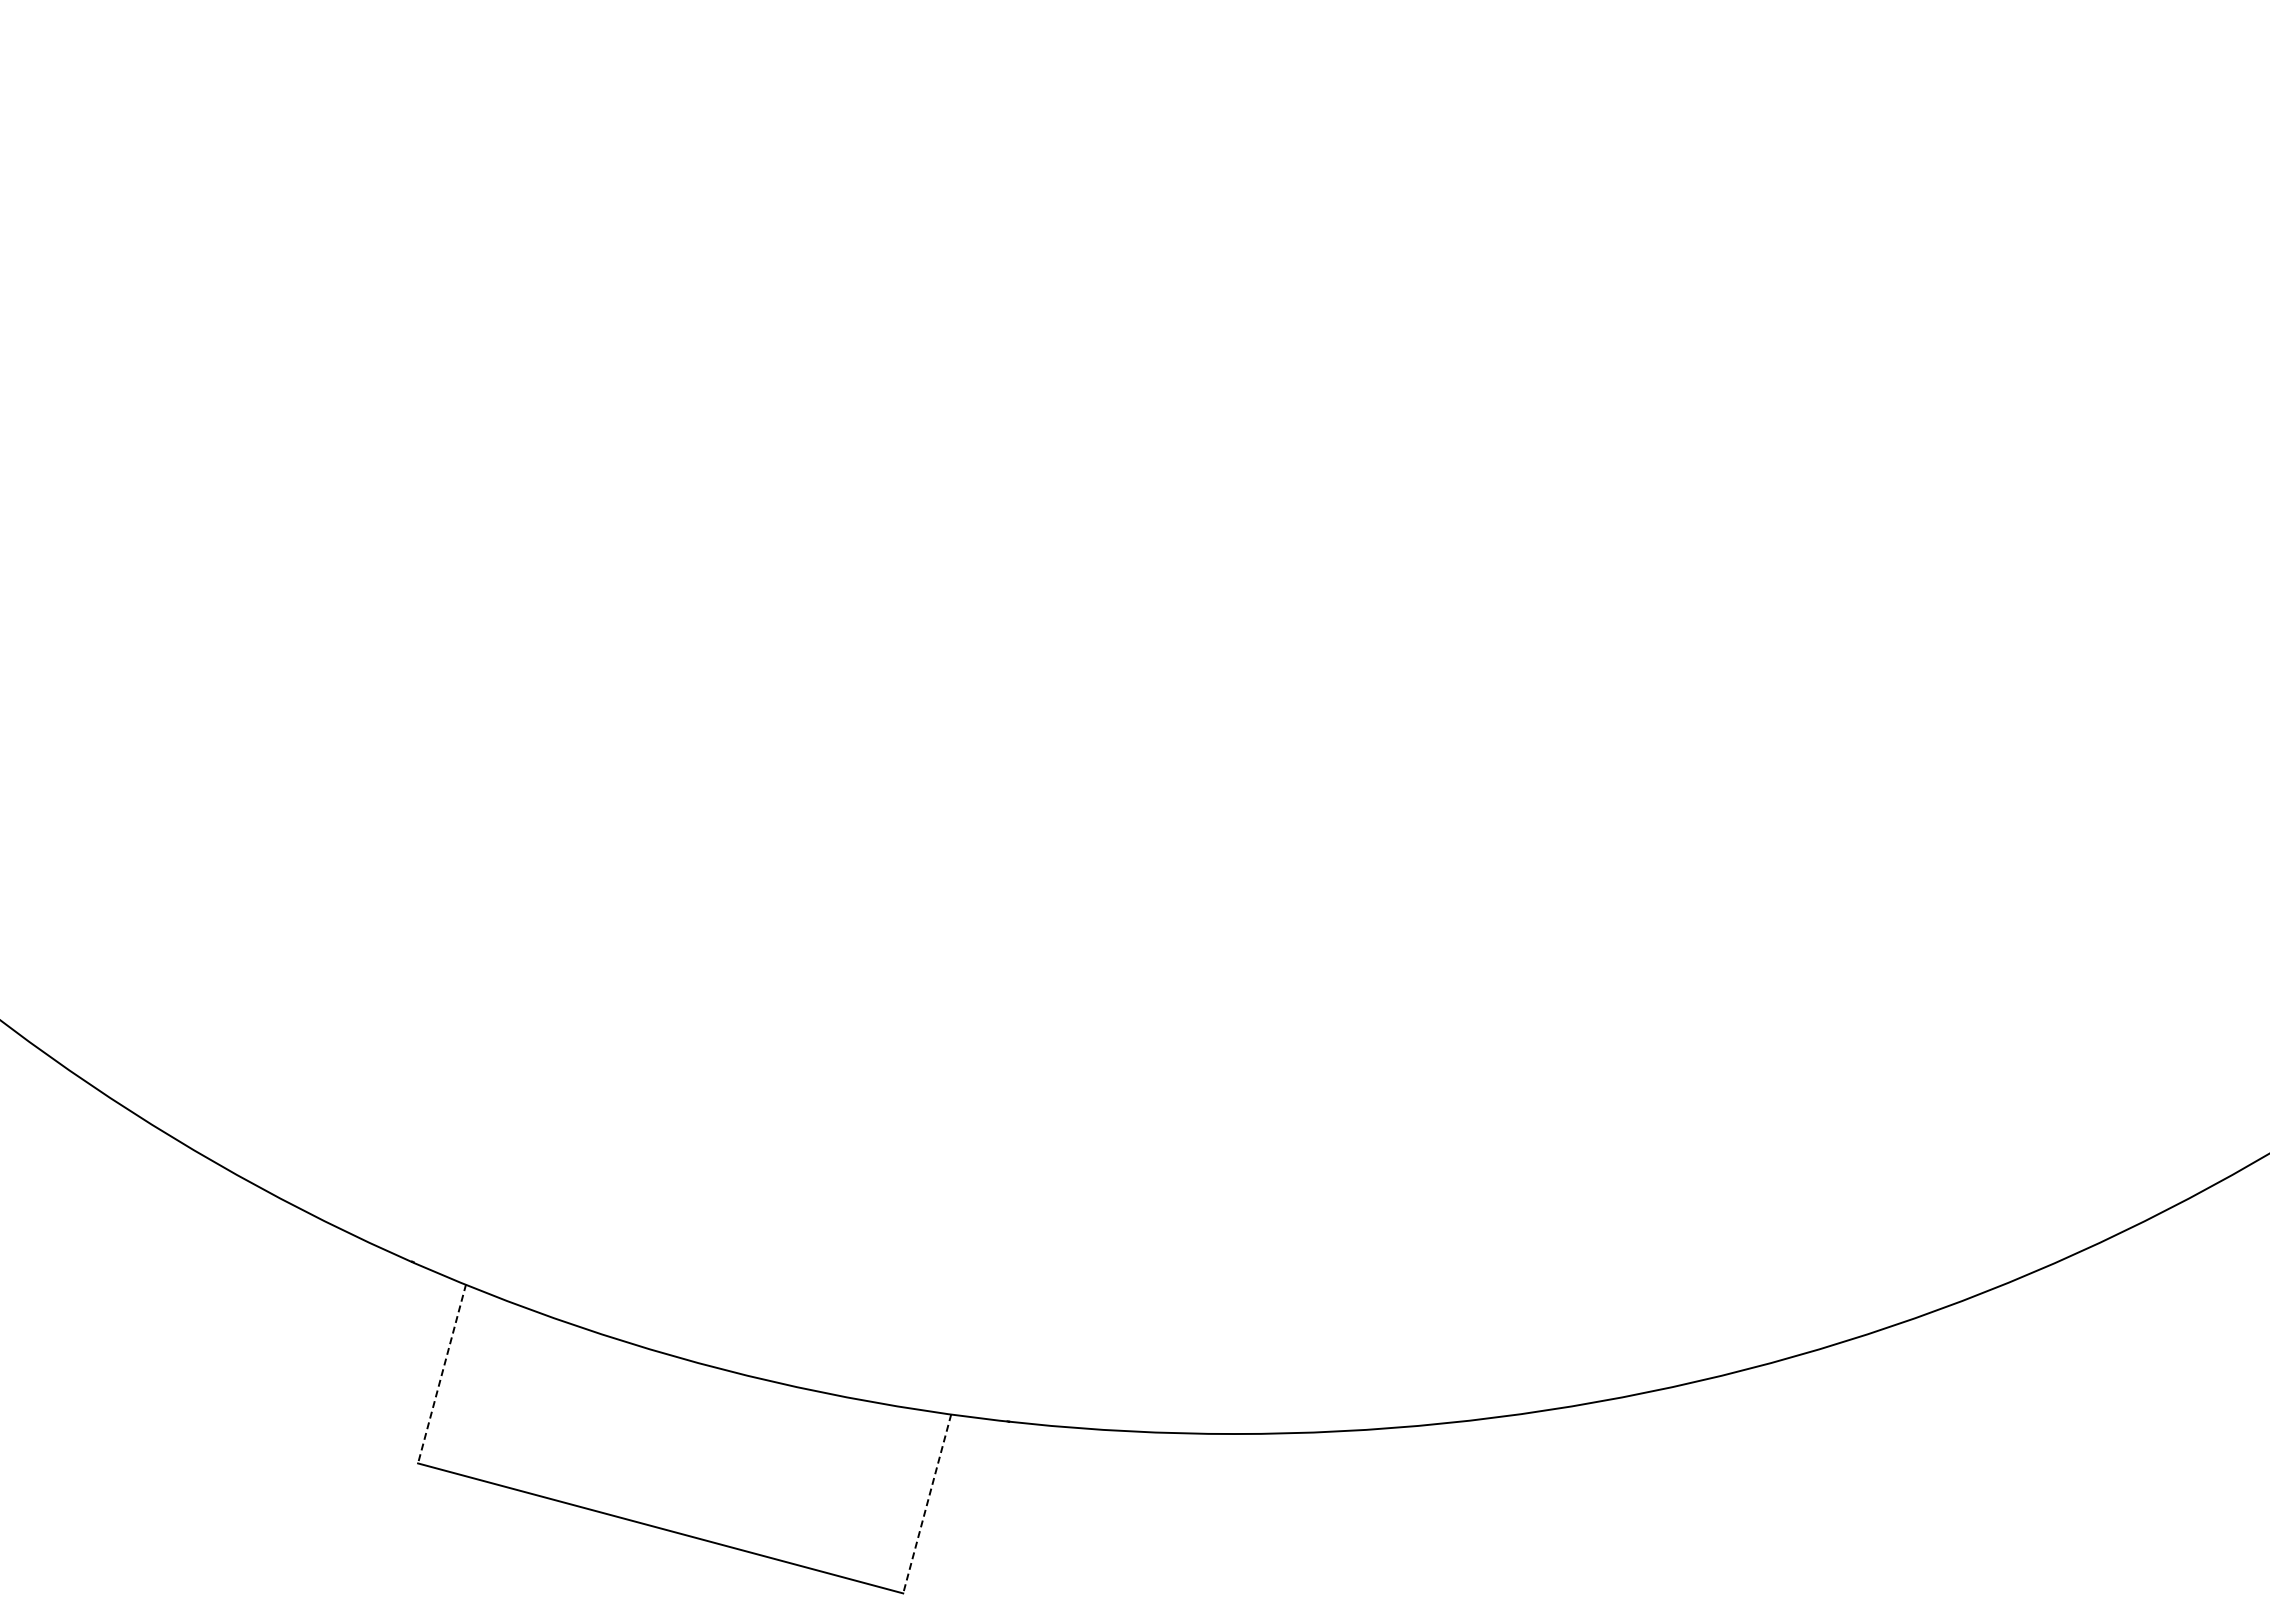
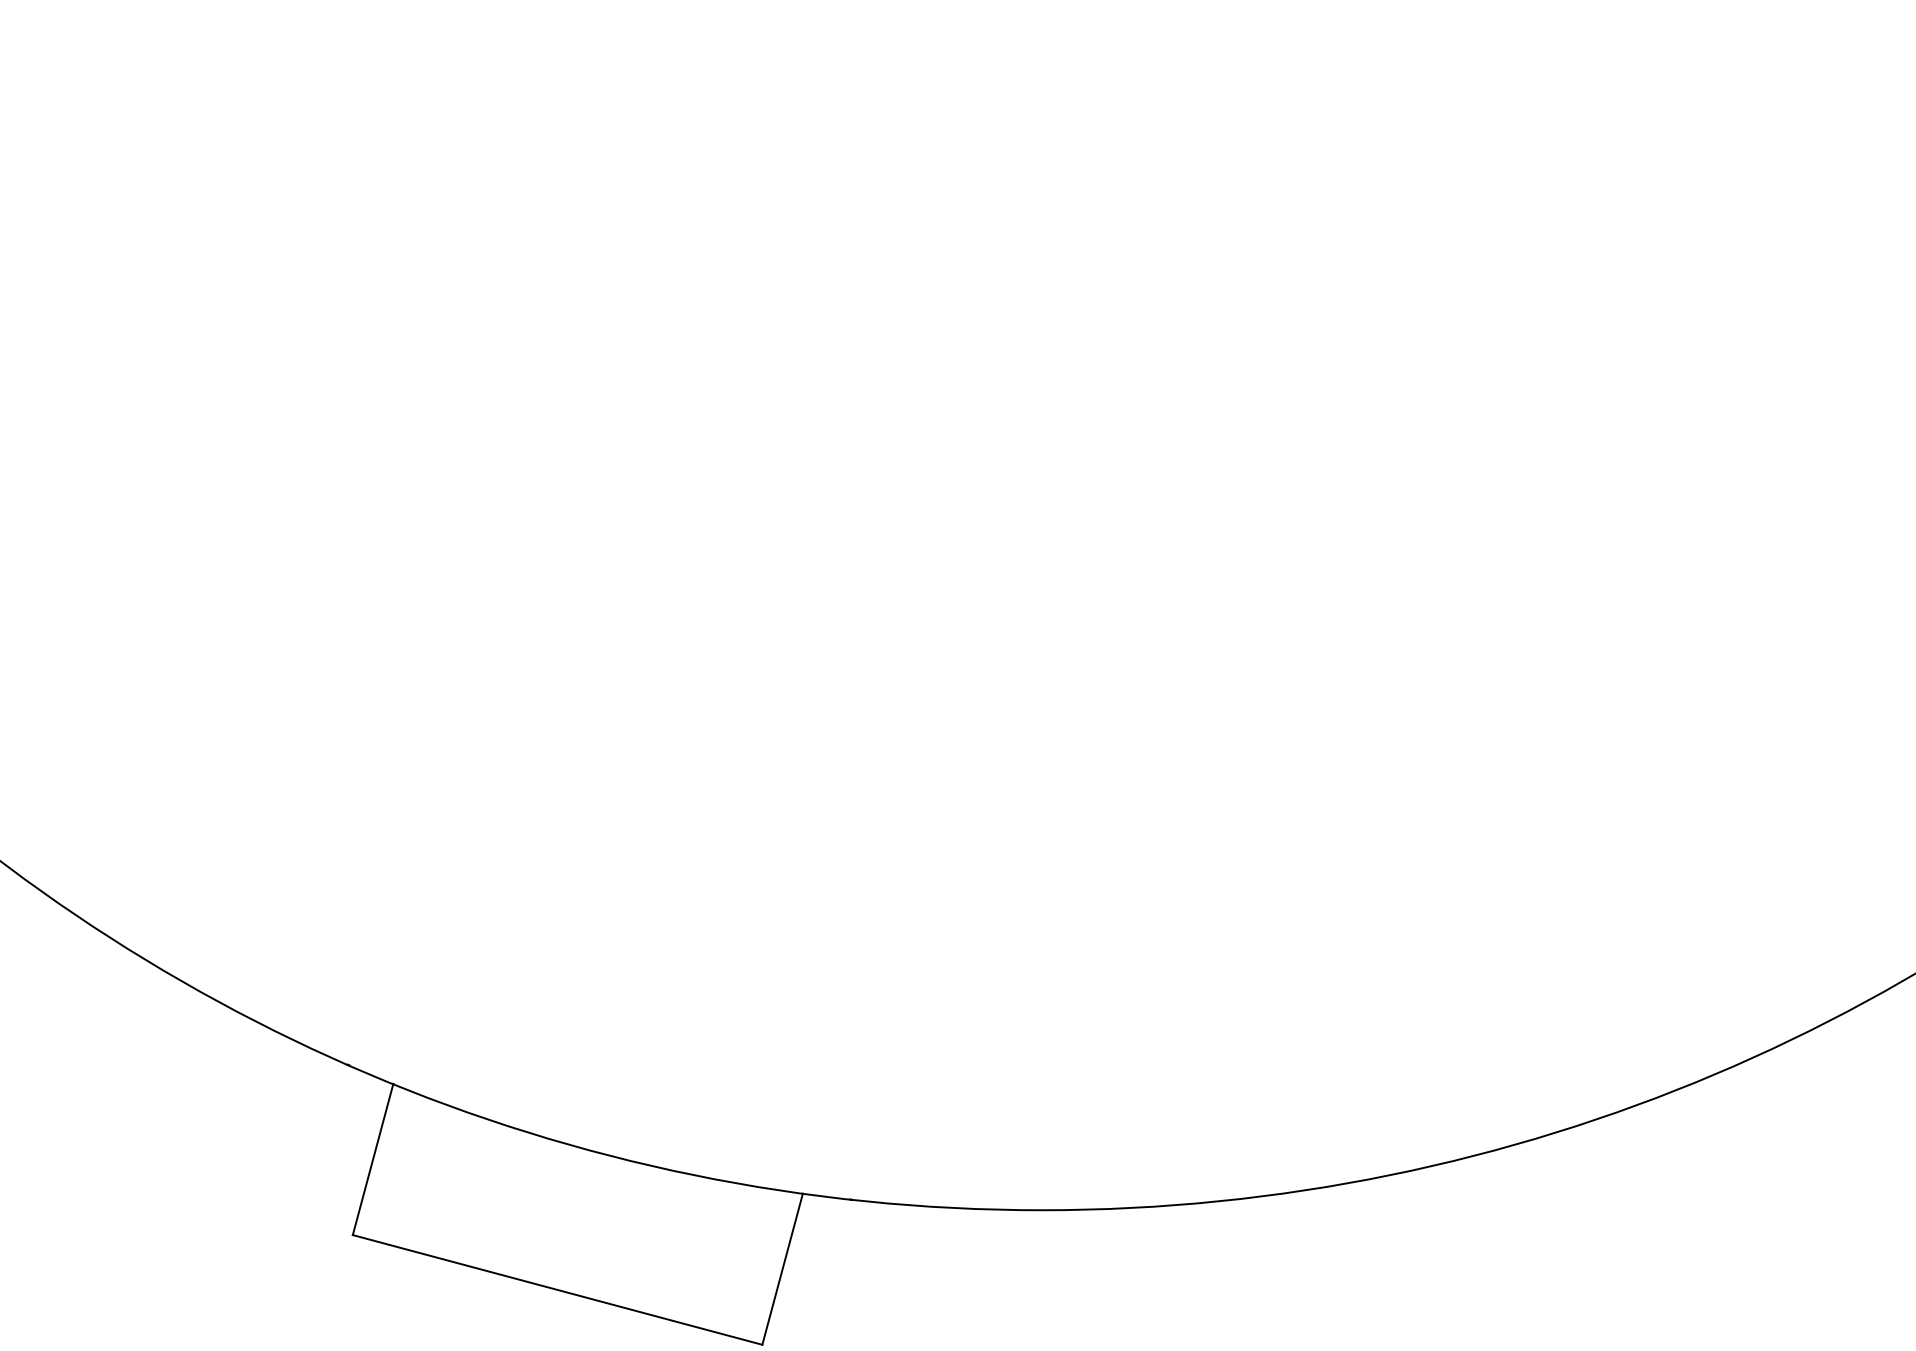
line: (442, 1373) -> (373, 1159), dashed -> solid
line: (927, 1503) -> (782, 1268), dashed -> solid

